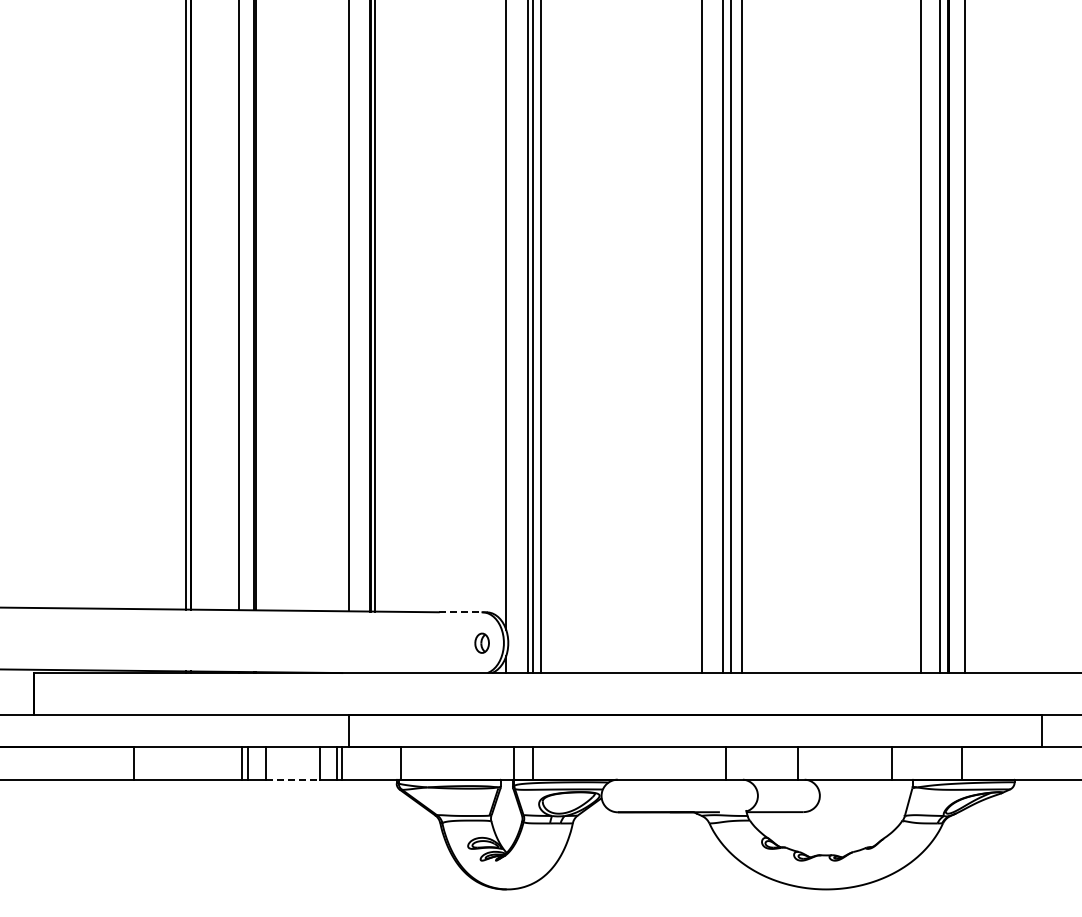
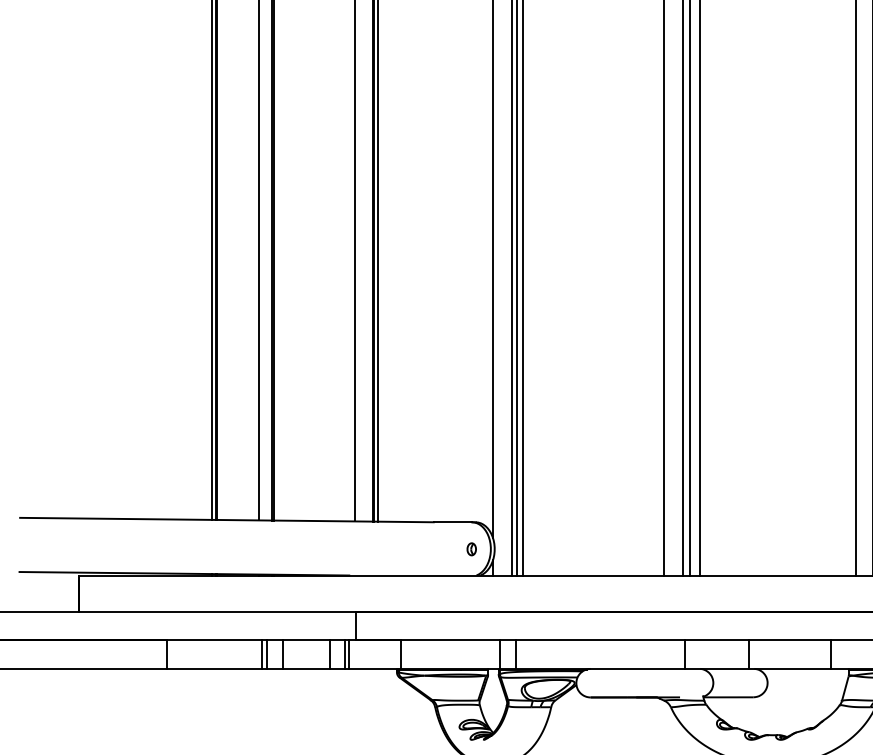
line: (460, 612) -> (452, 522), dashed -> solid
part: (481, 642) -> (471, 548), size x0.71
line: (292, 779) -> (305, 668), dashed -> solid

